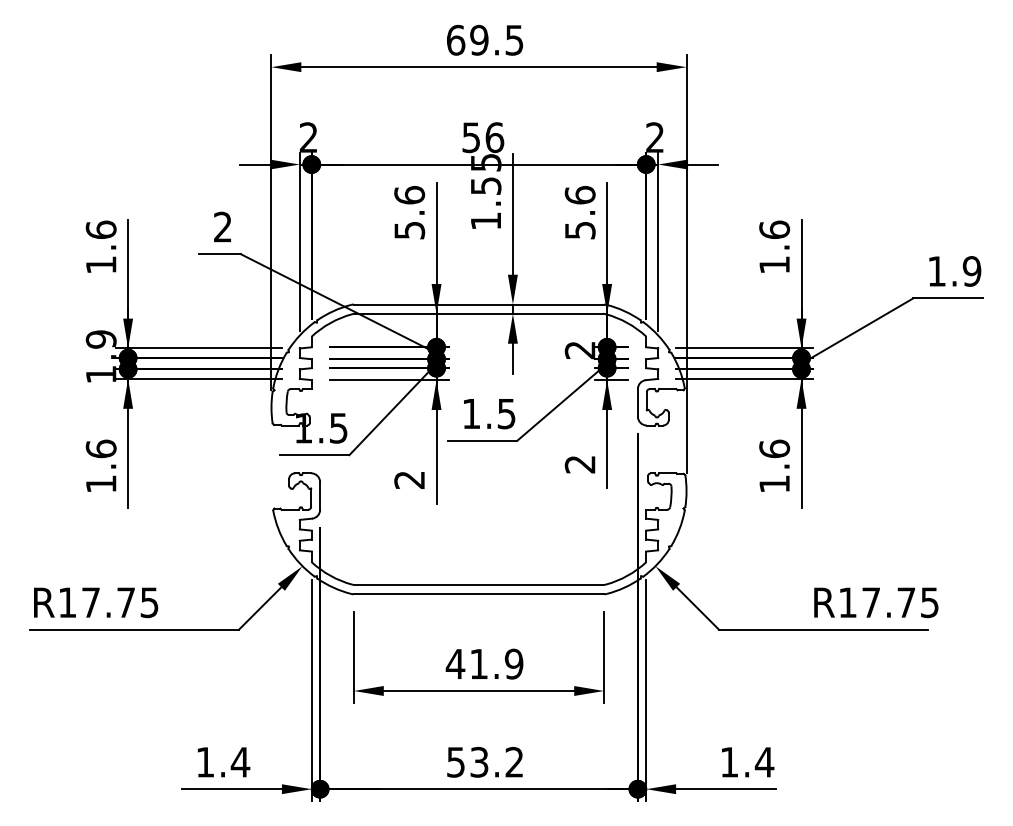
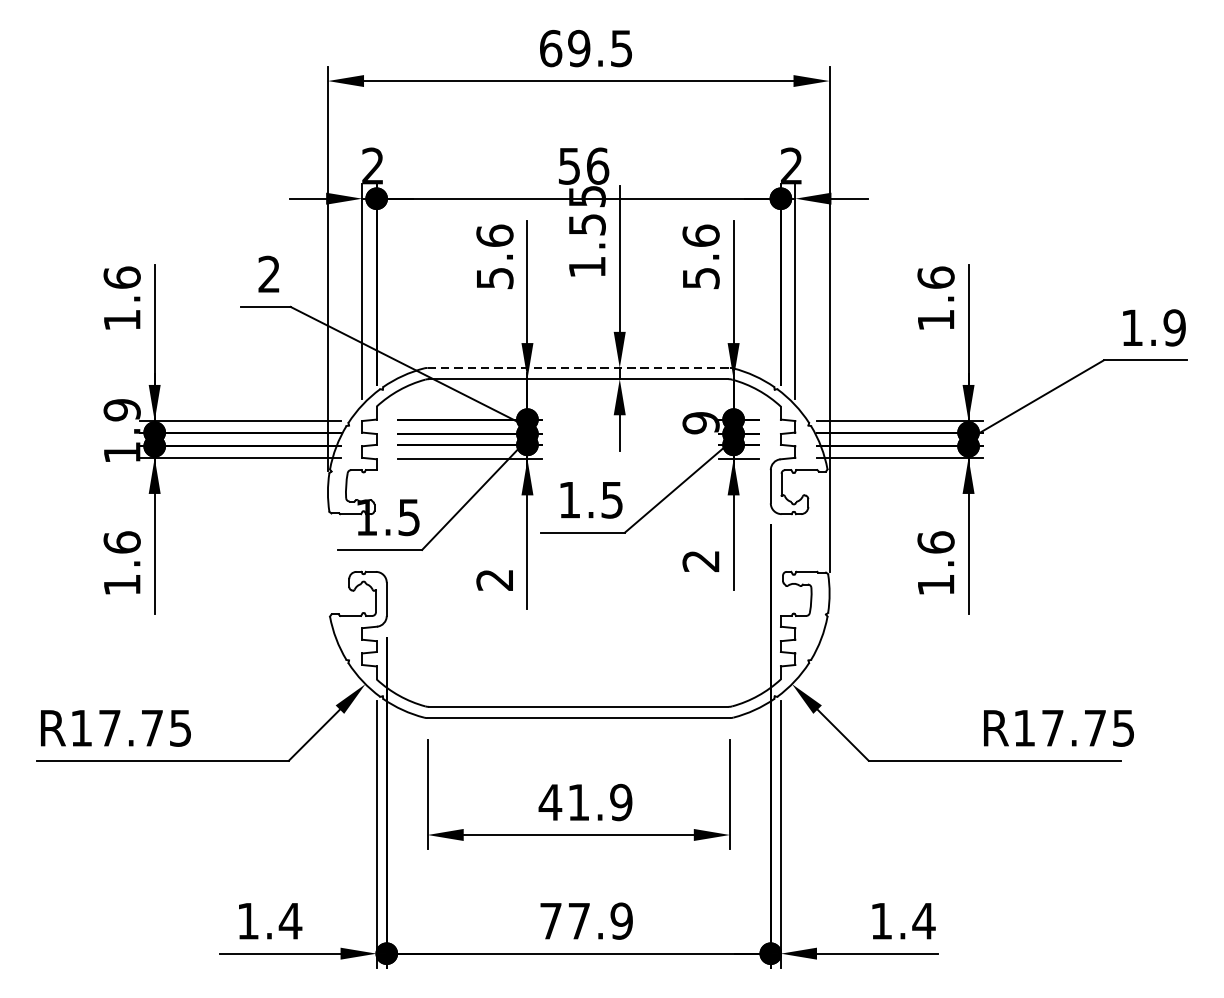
line: (479, 304) -> (579, 367), solid -> dashed
text: (579, 350) -> (700, 423), 2 -> 9
text: (485, 761) -> (586, 920), 53.2 -> 77.9

